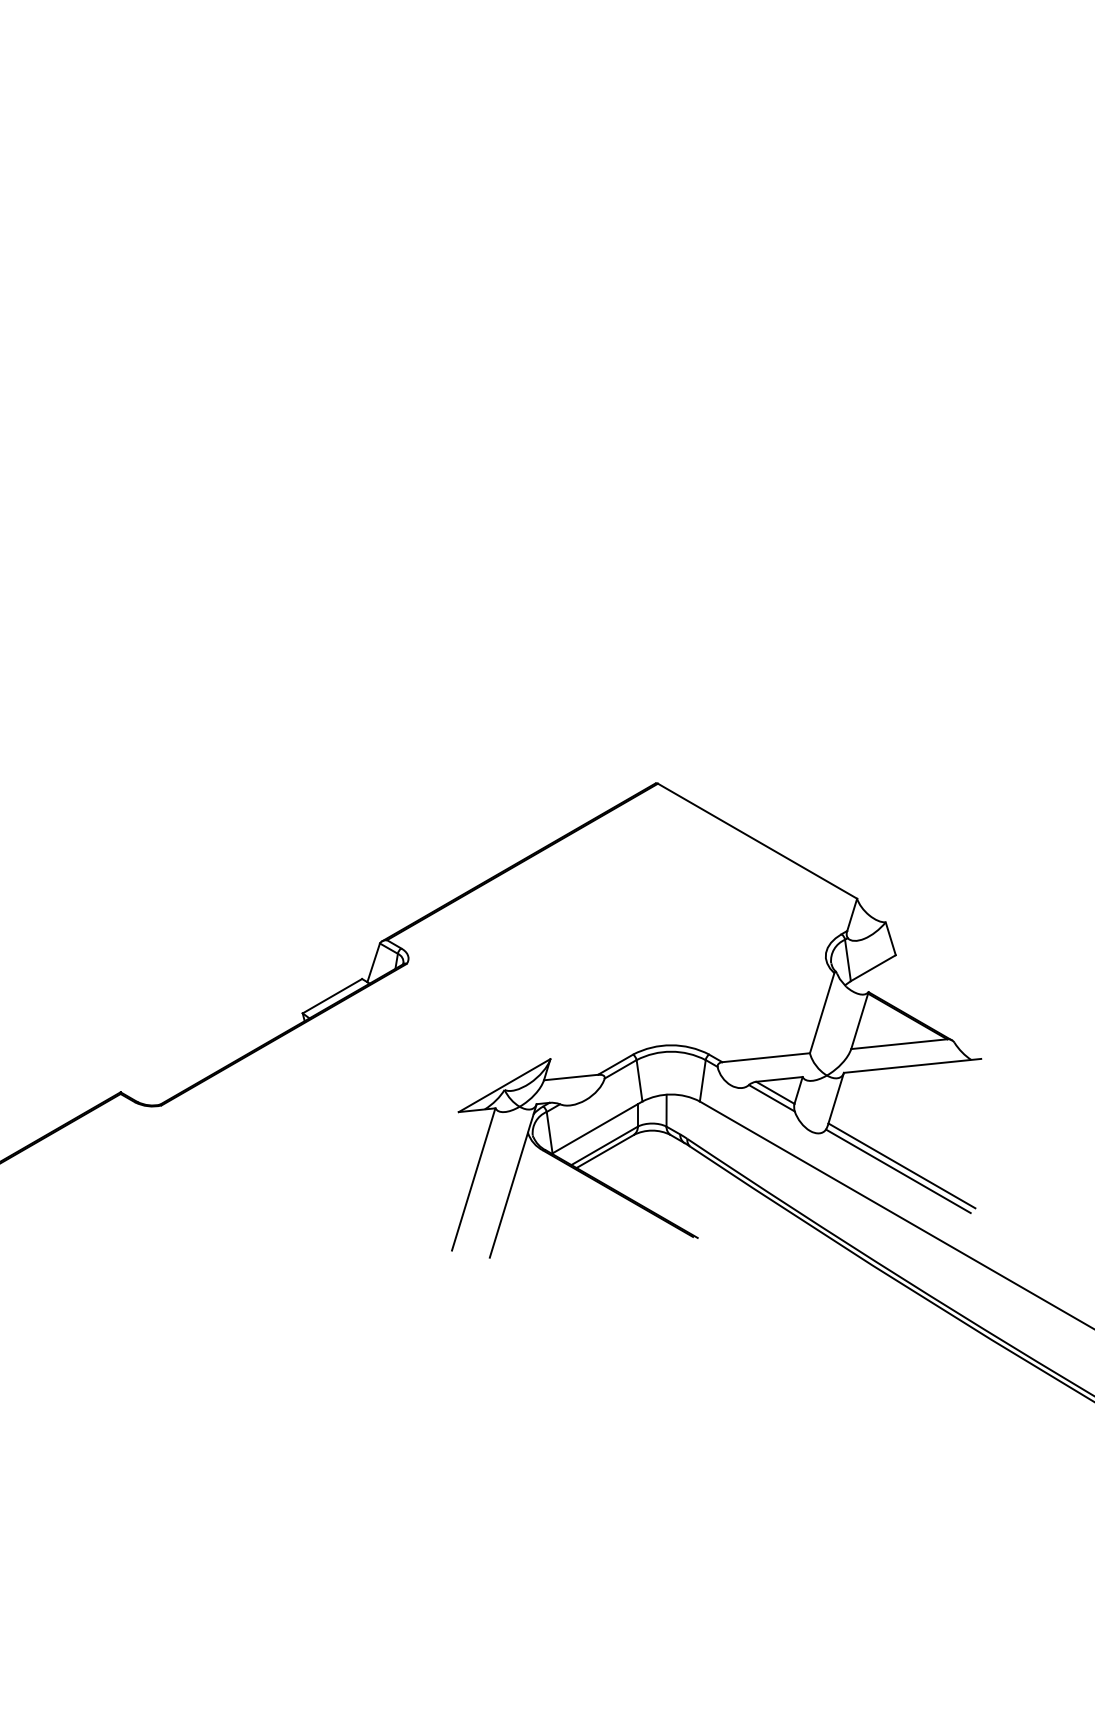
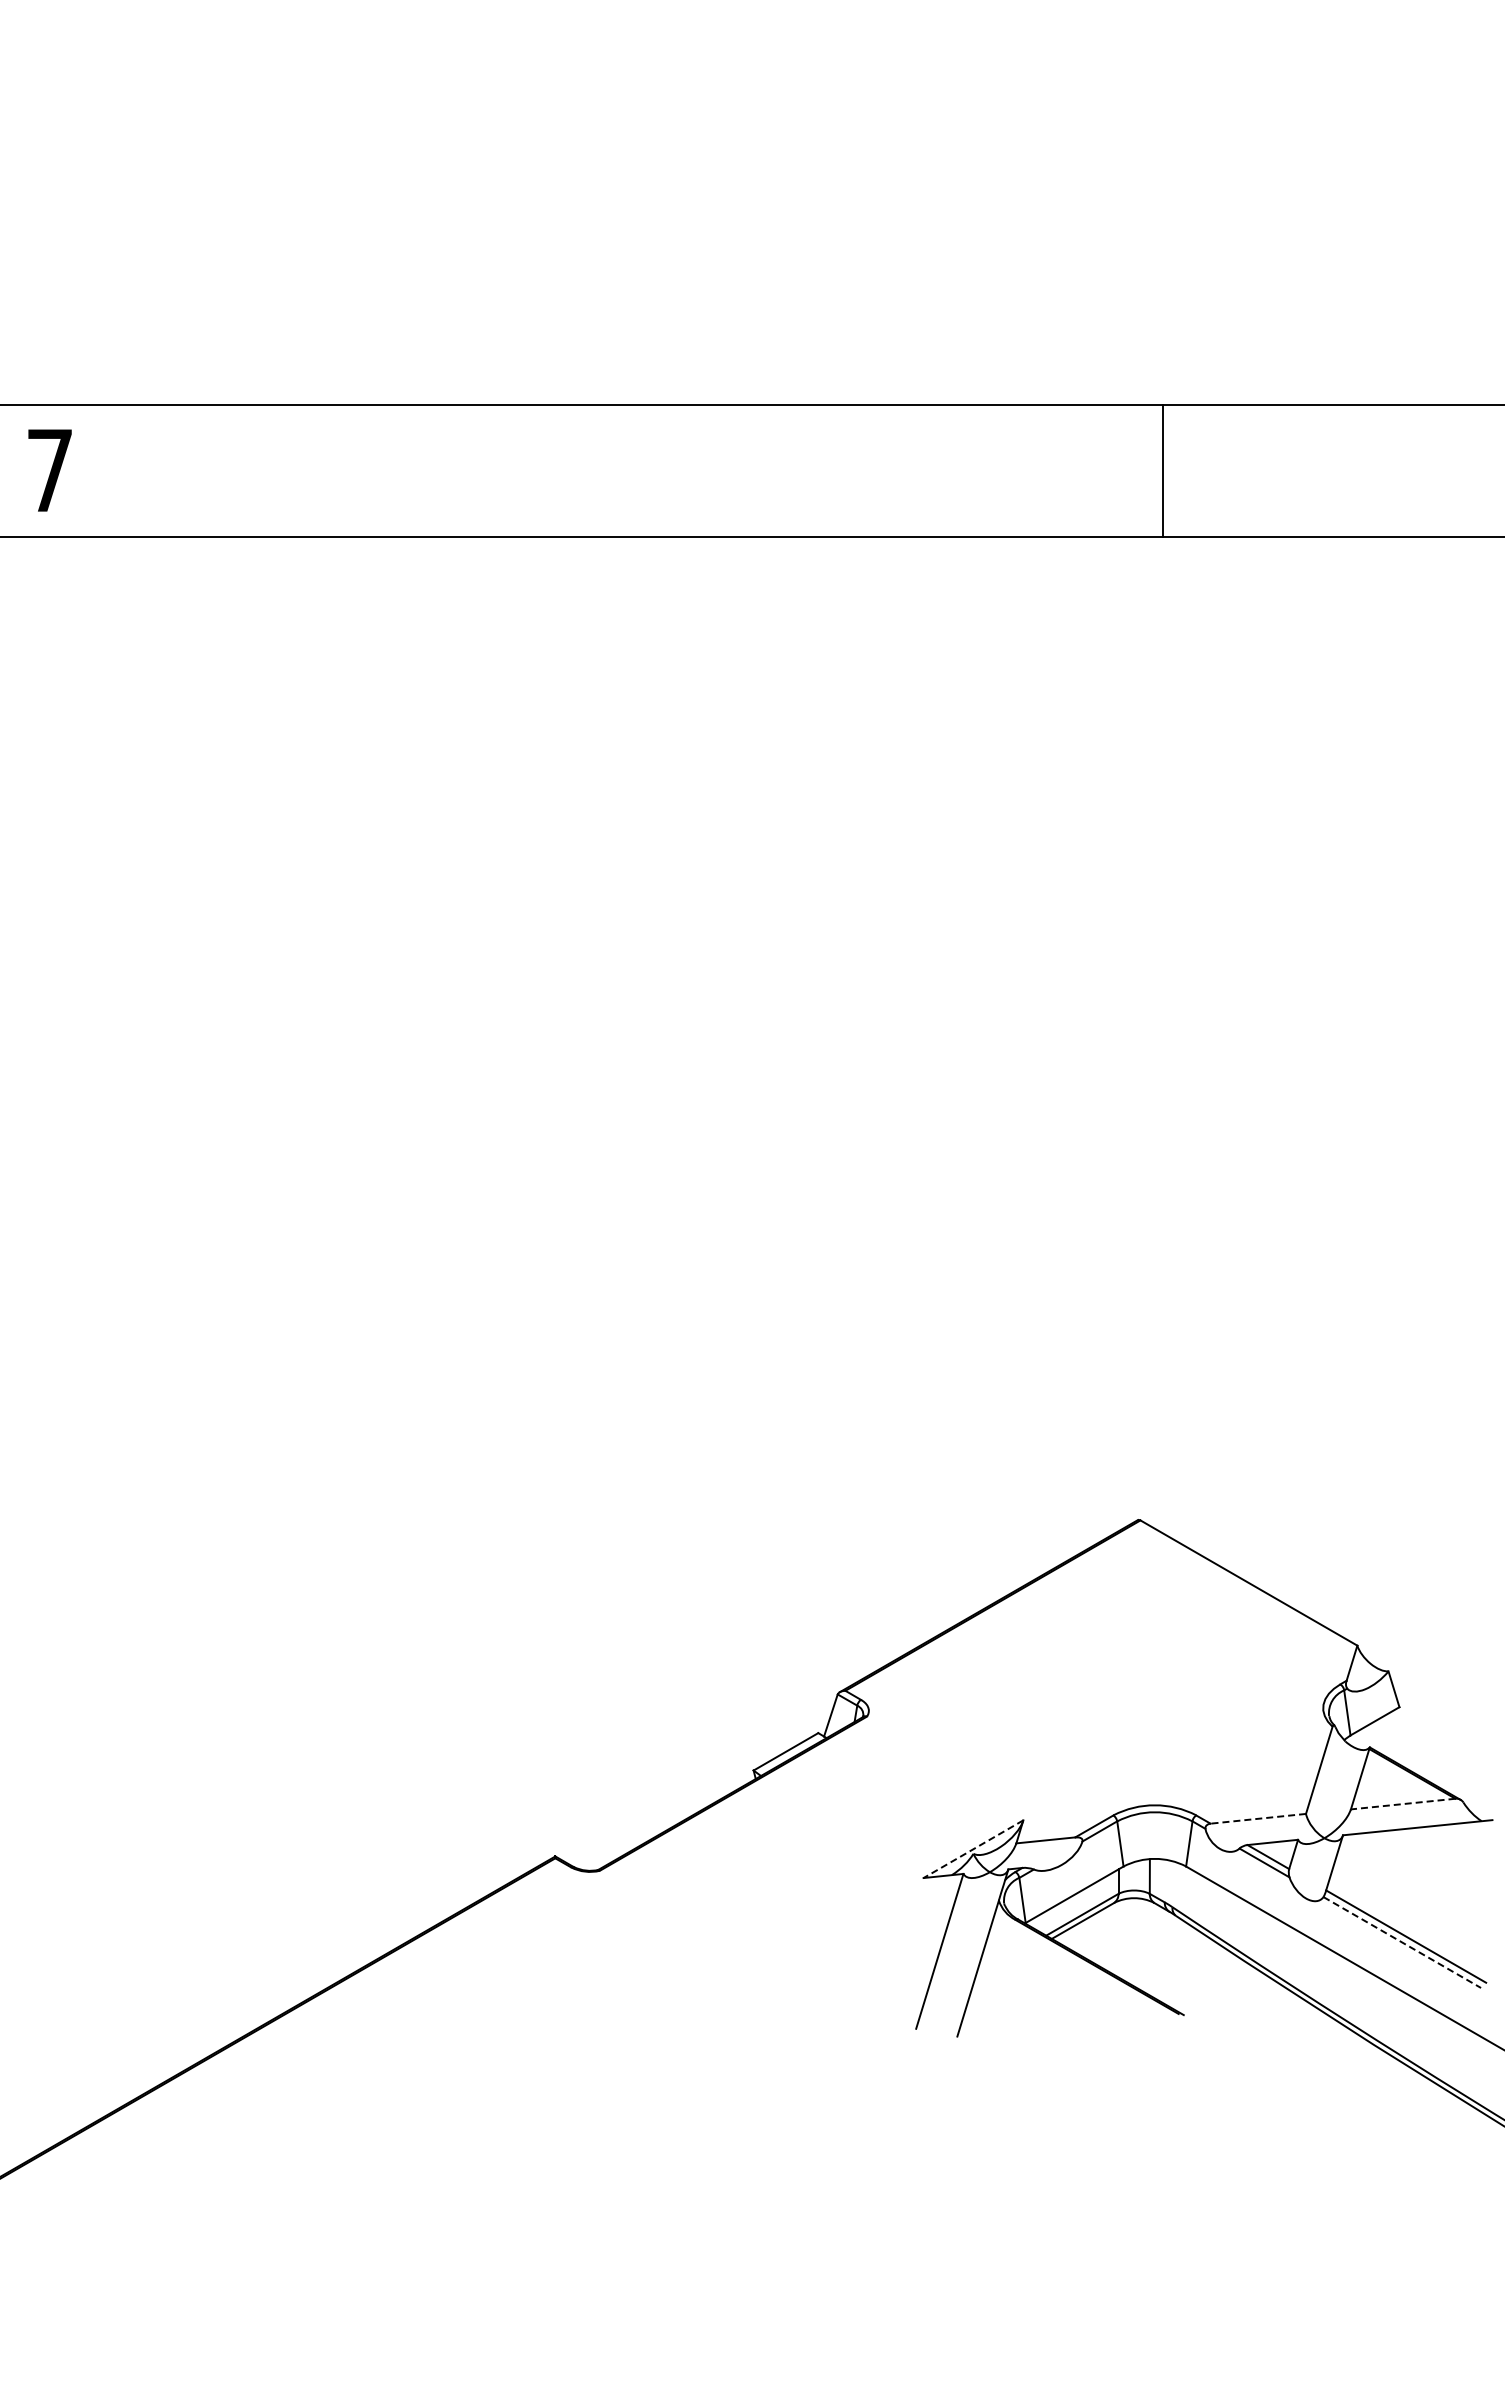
line: (899, 1044) -> (1403, 1804), solid -> dashed
line: (766, 1057) -> (1258, 1818), solid -> dashed
line: (504, 1085) -> (973, 1849), solid -> dashed
line: (898, 1171) -> (1402, 1942), solid -> dashed

